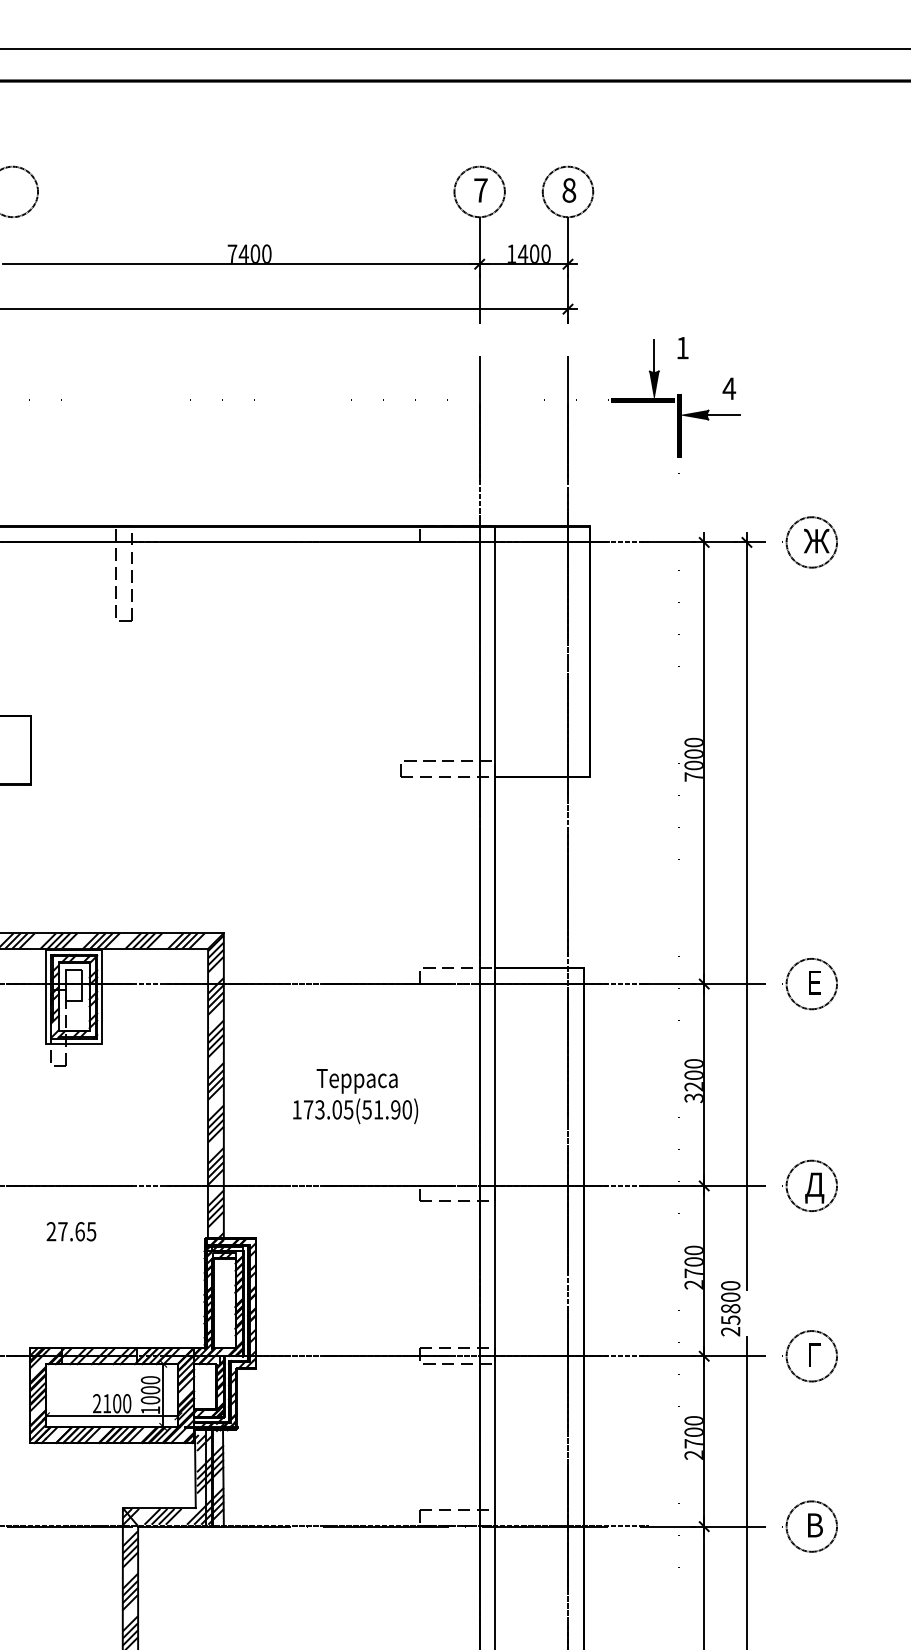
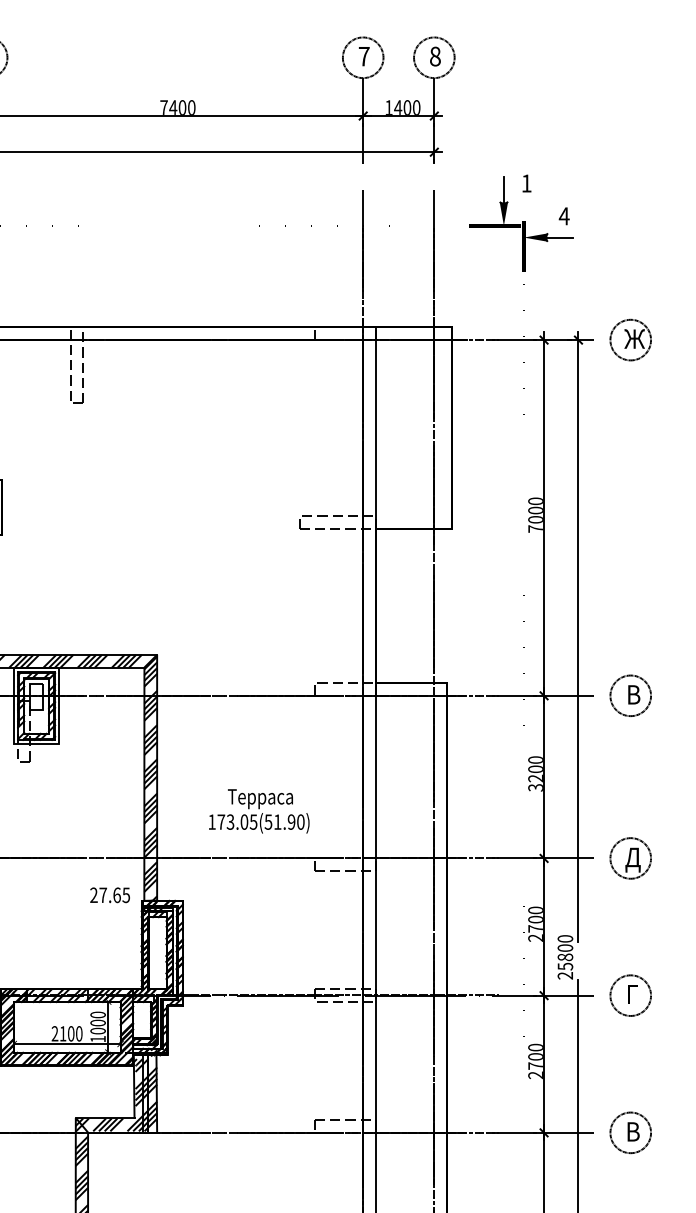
text: (815, 982) -> (633, 694), Е -> В
text: (355, 1096) -> (259, 811), moved
text: (71, 1231) -> (110, 895), moved

